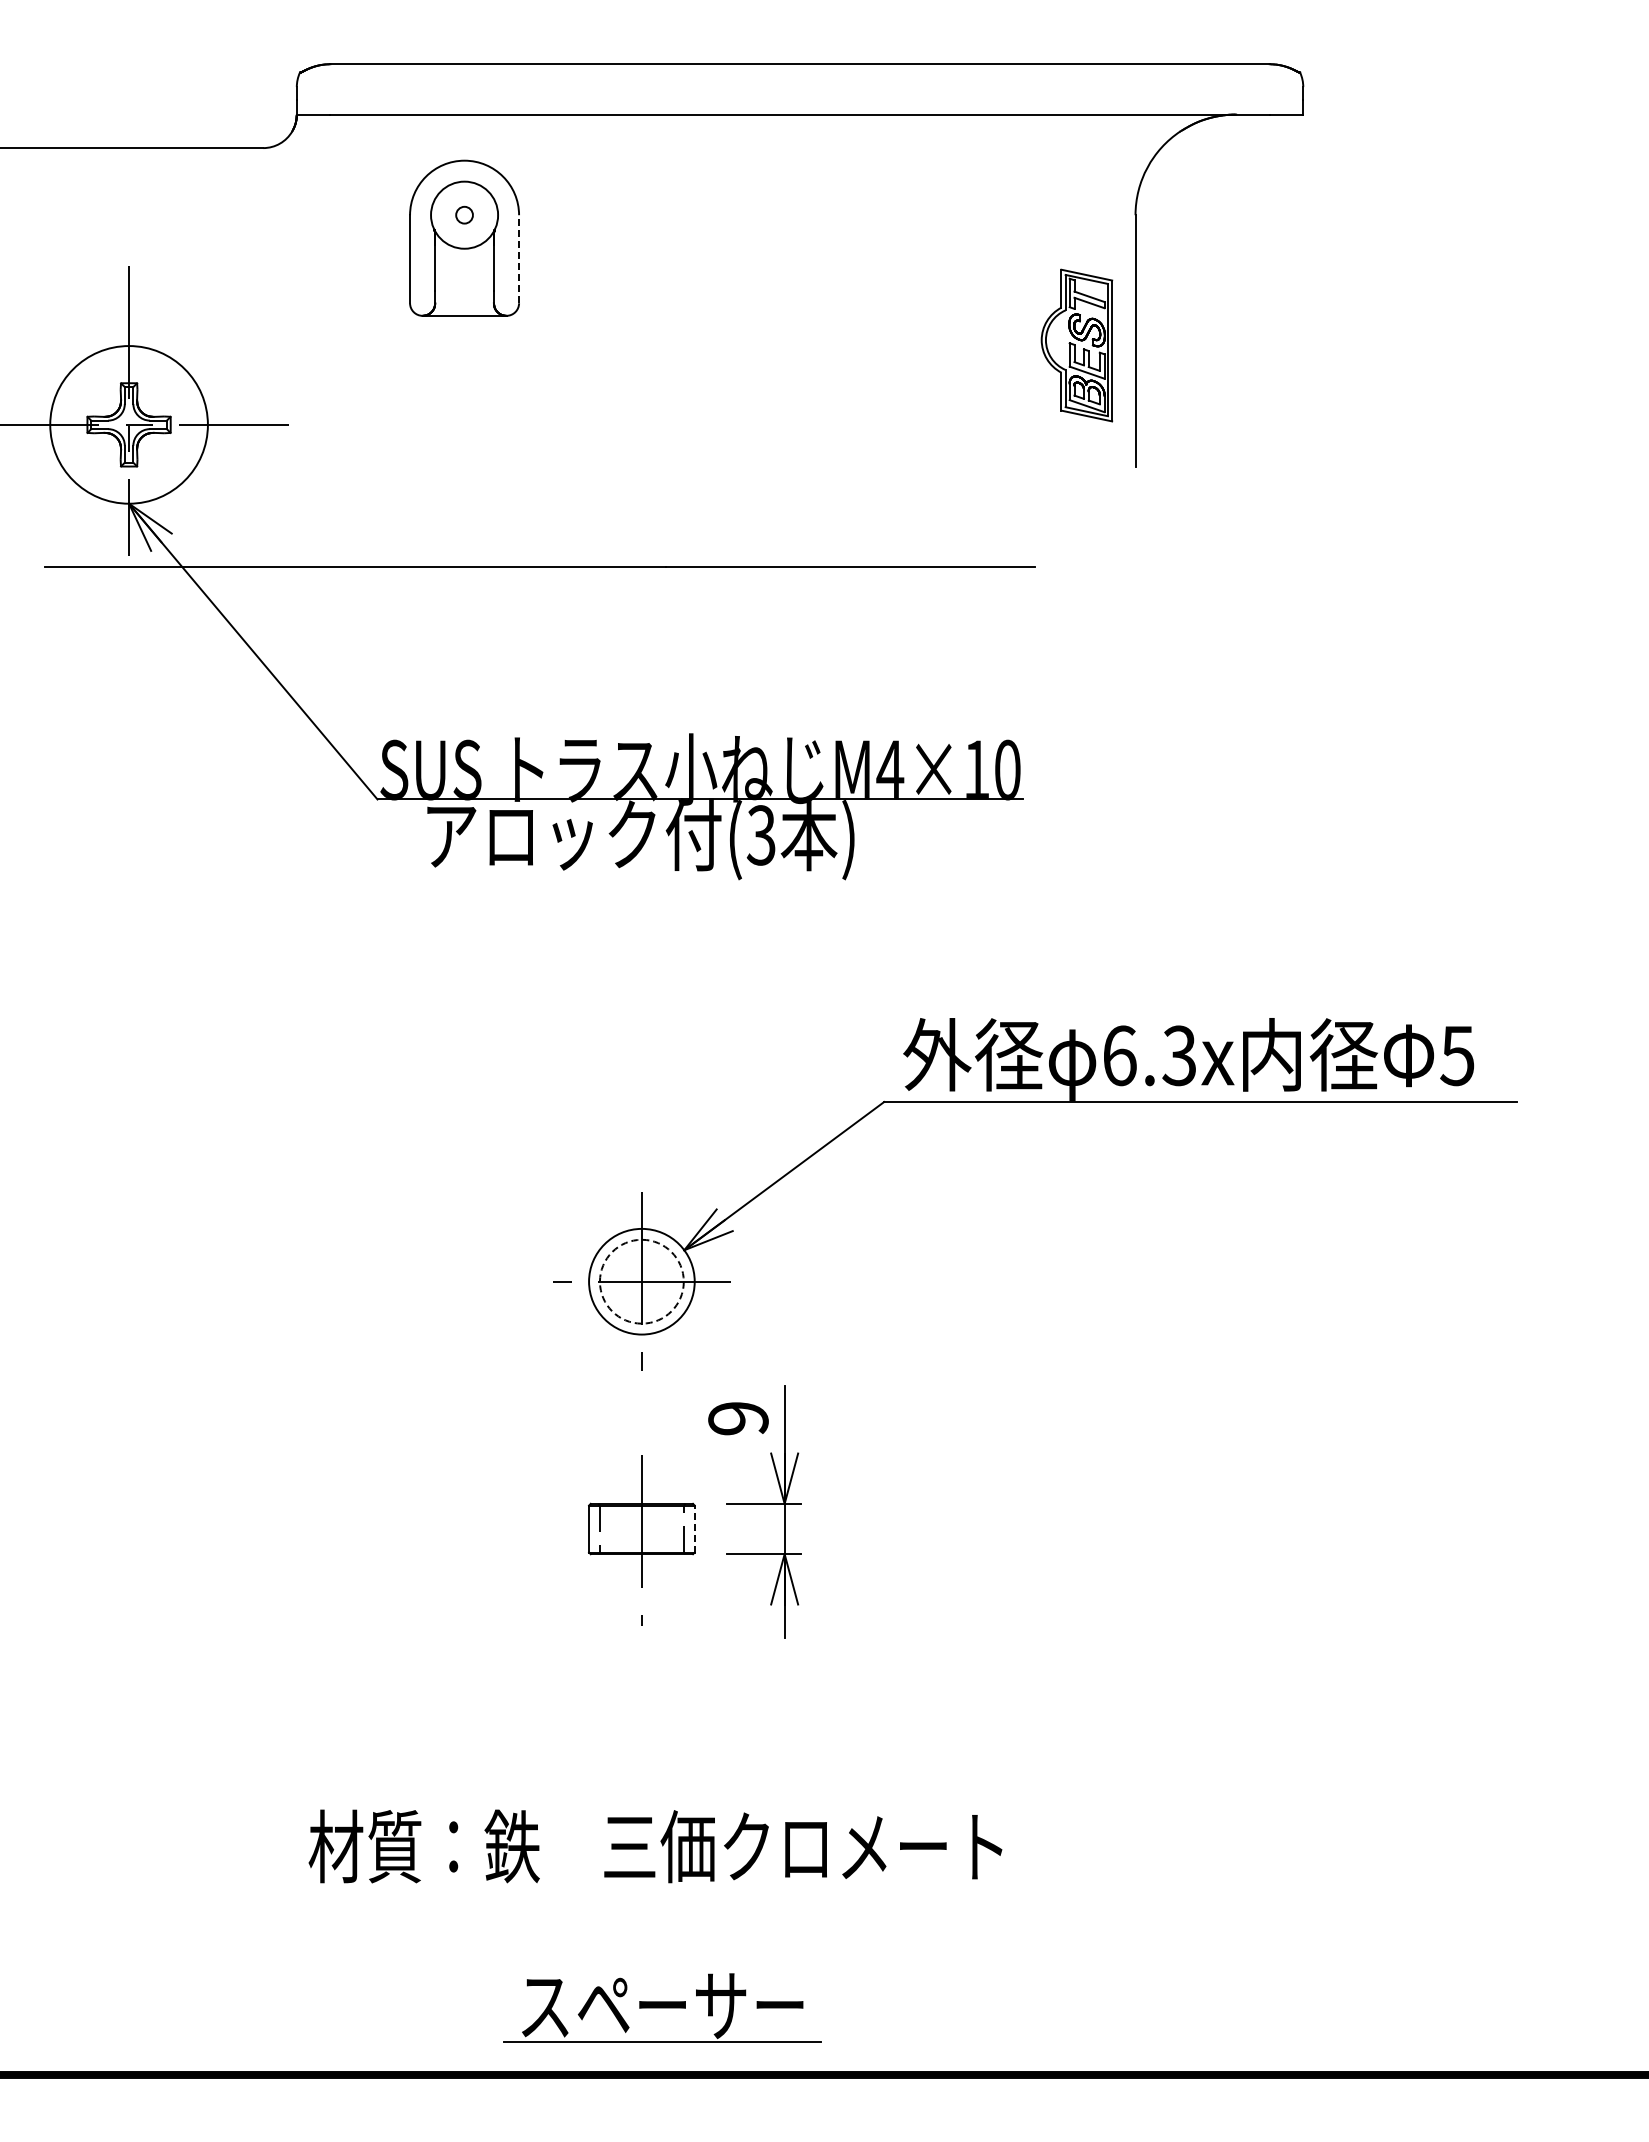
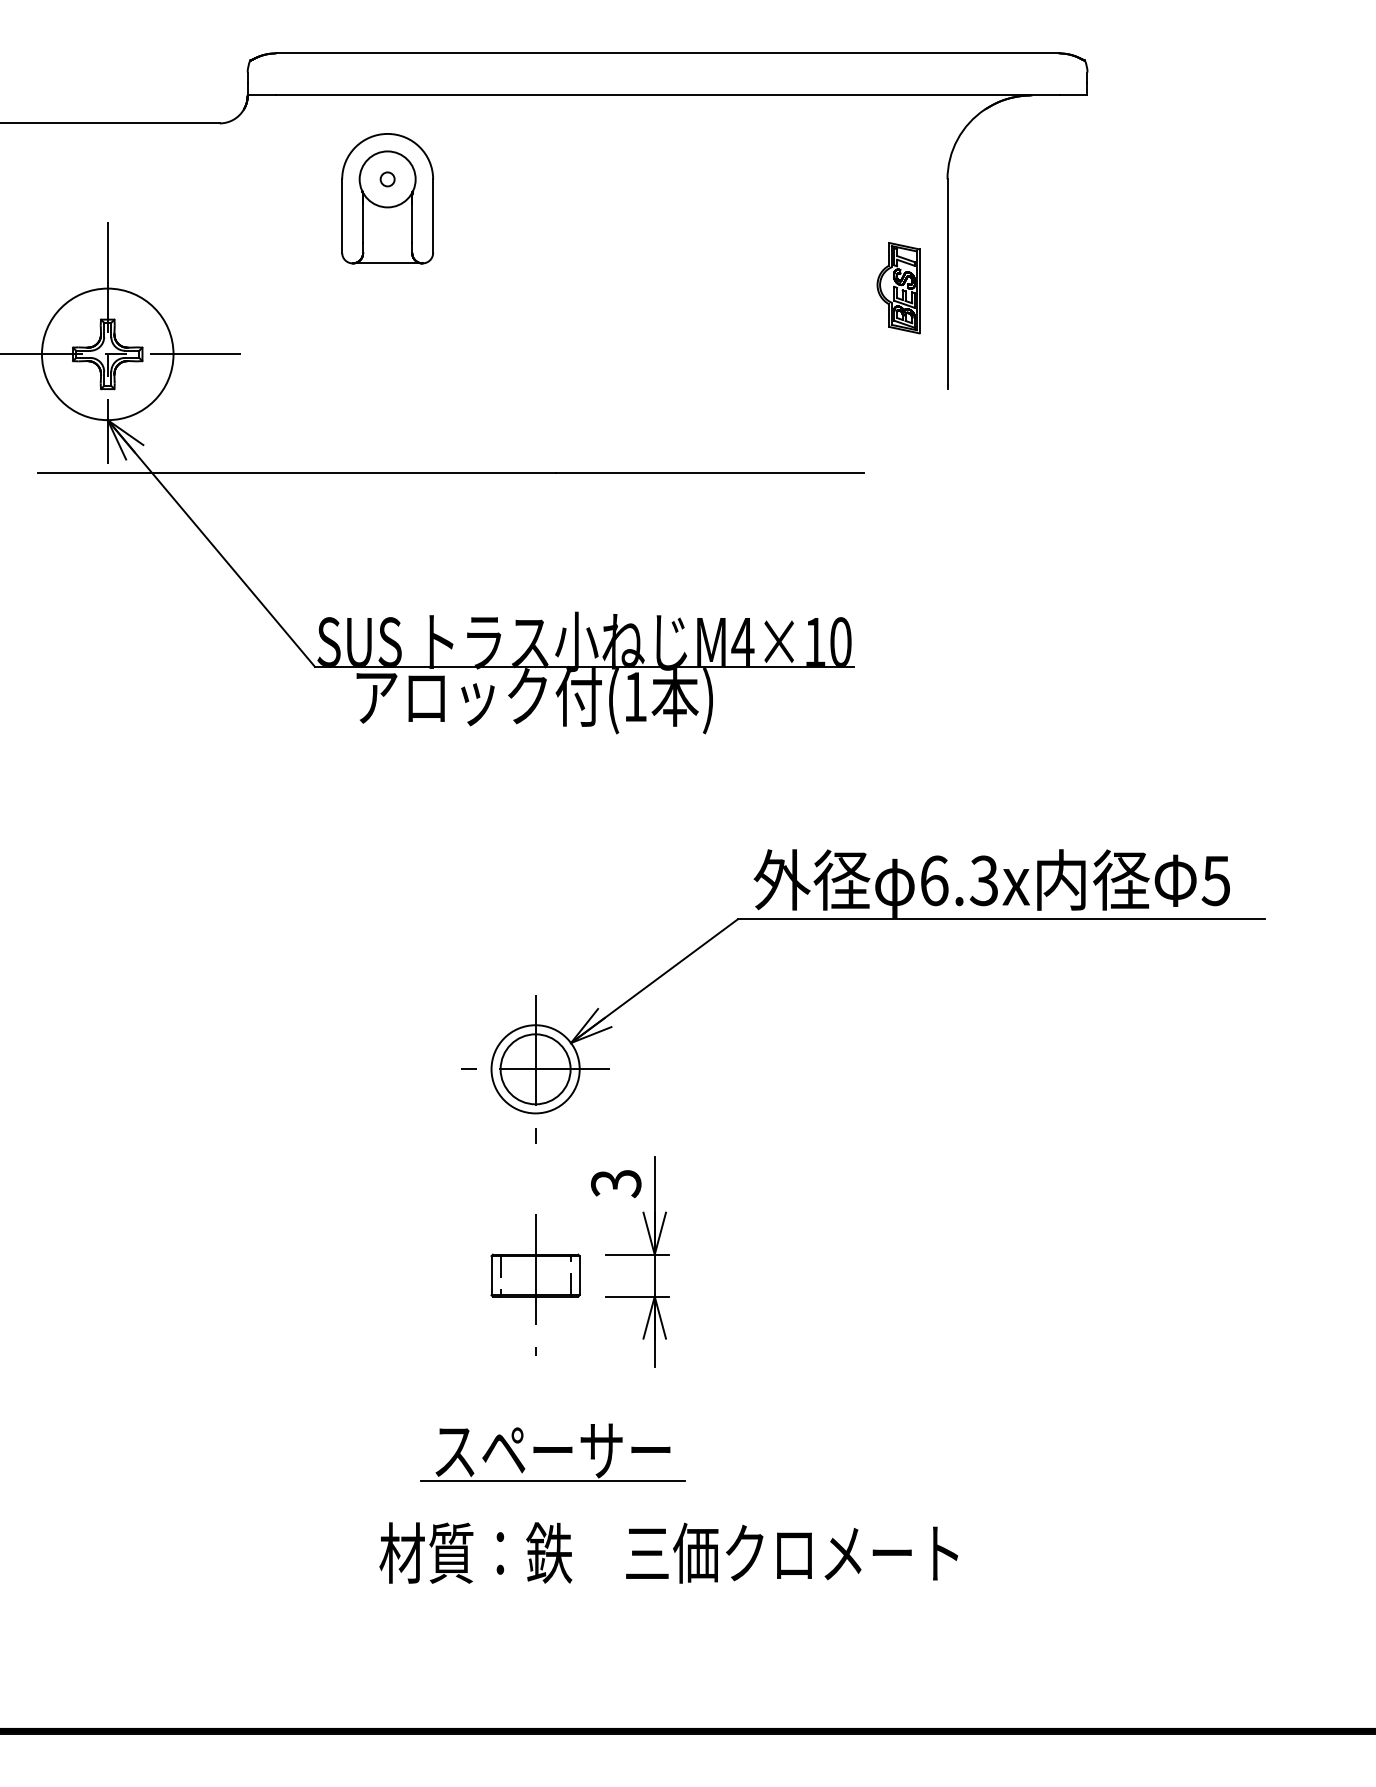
line: (519, 258) -> (433, 215), dashed -> solid
part: (1076, 345) -> (898, 288), size x0.71
text: (760, 835) -> (634, 696), (3 -> (1
circle: (641, 1281) -> (535, 1069), dashed -> solid
text: (738, 1419) -> (616, 1184), 9 -> 3
line: (694, 1528) -> (579, 1275), dashed -> solid
text: (655, 1846) -> (668, 1553), moved
part: (662, 2007) -> (552, 1452), moved

